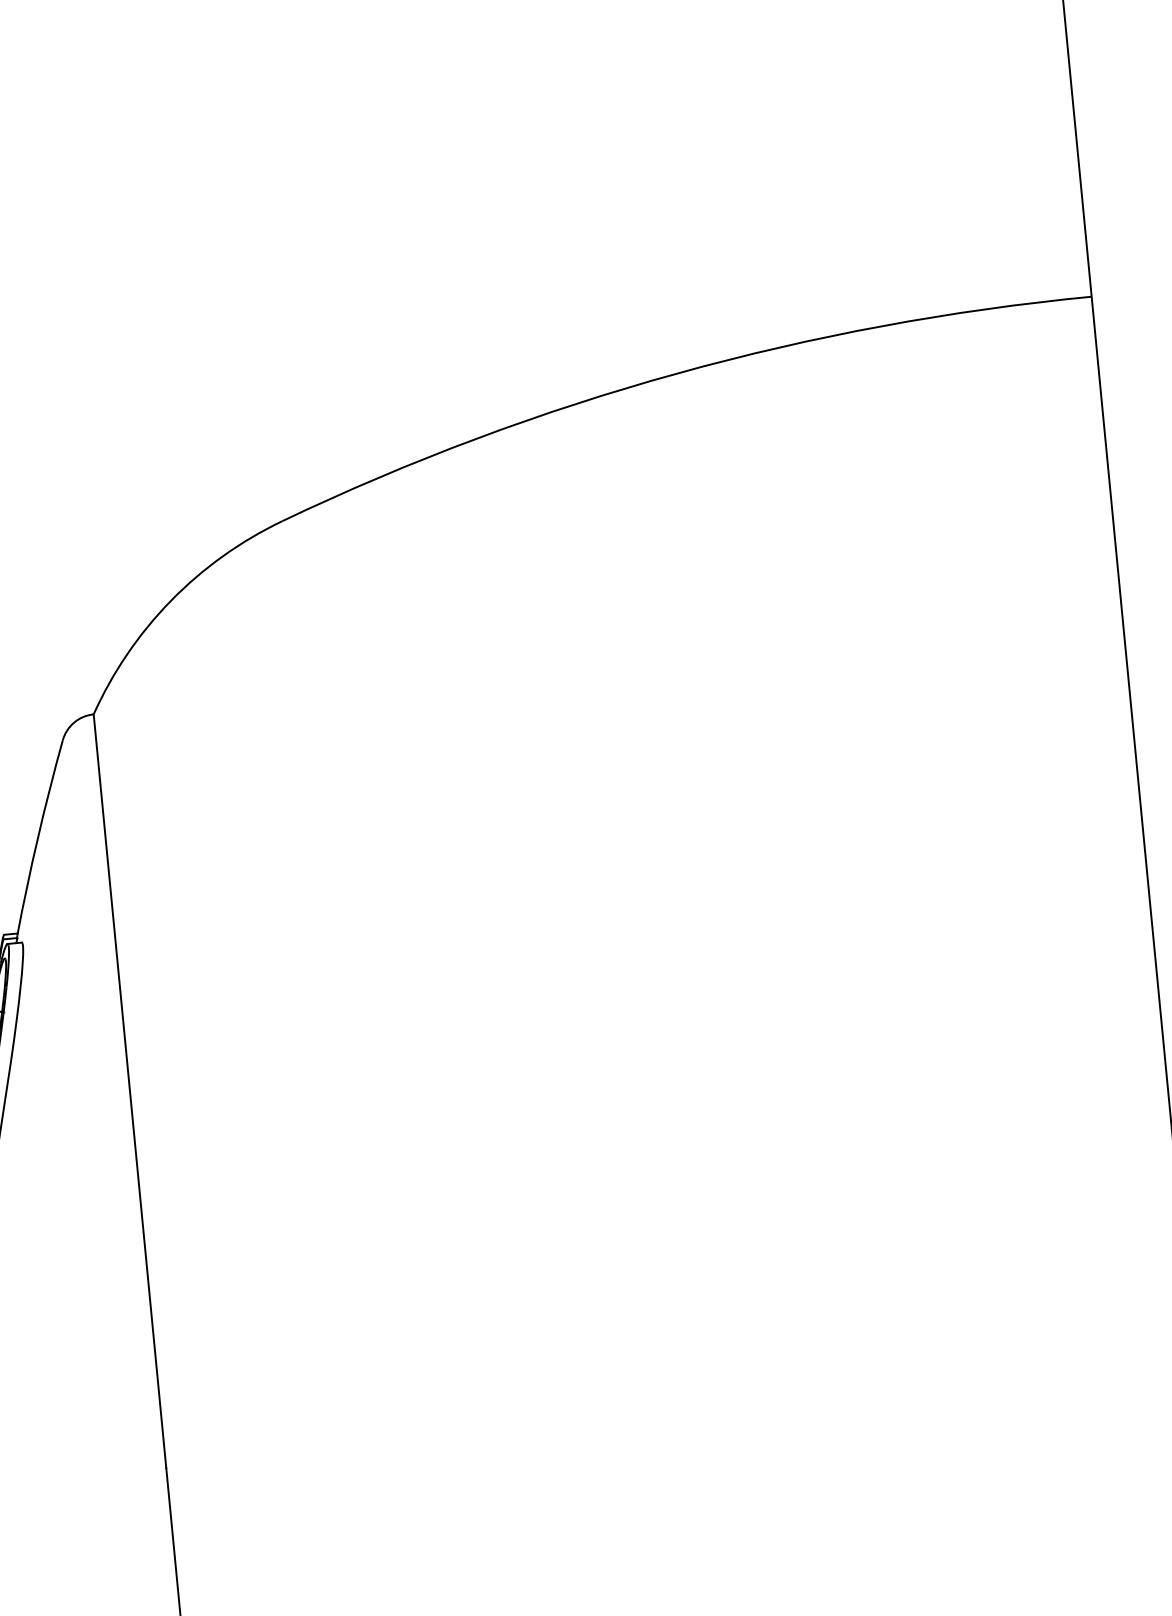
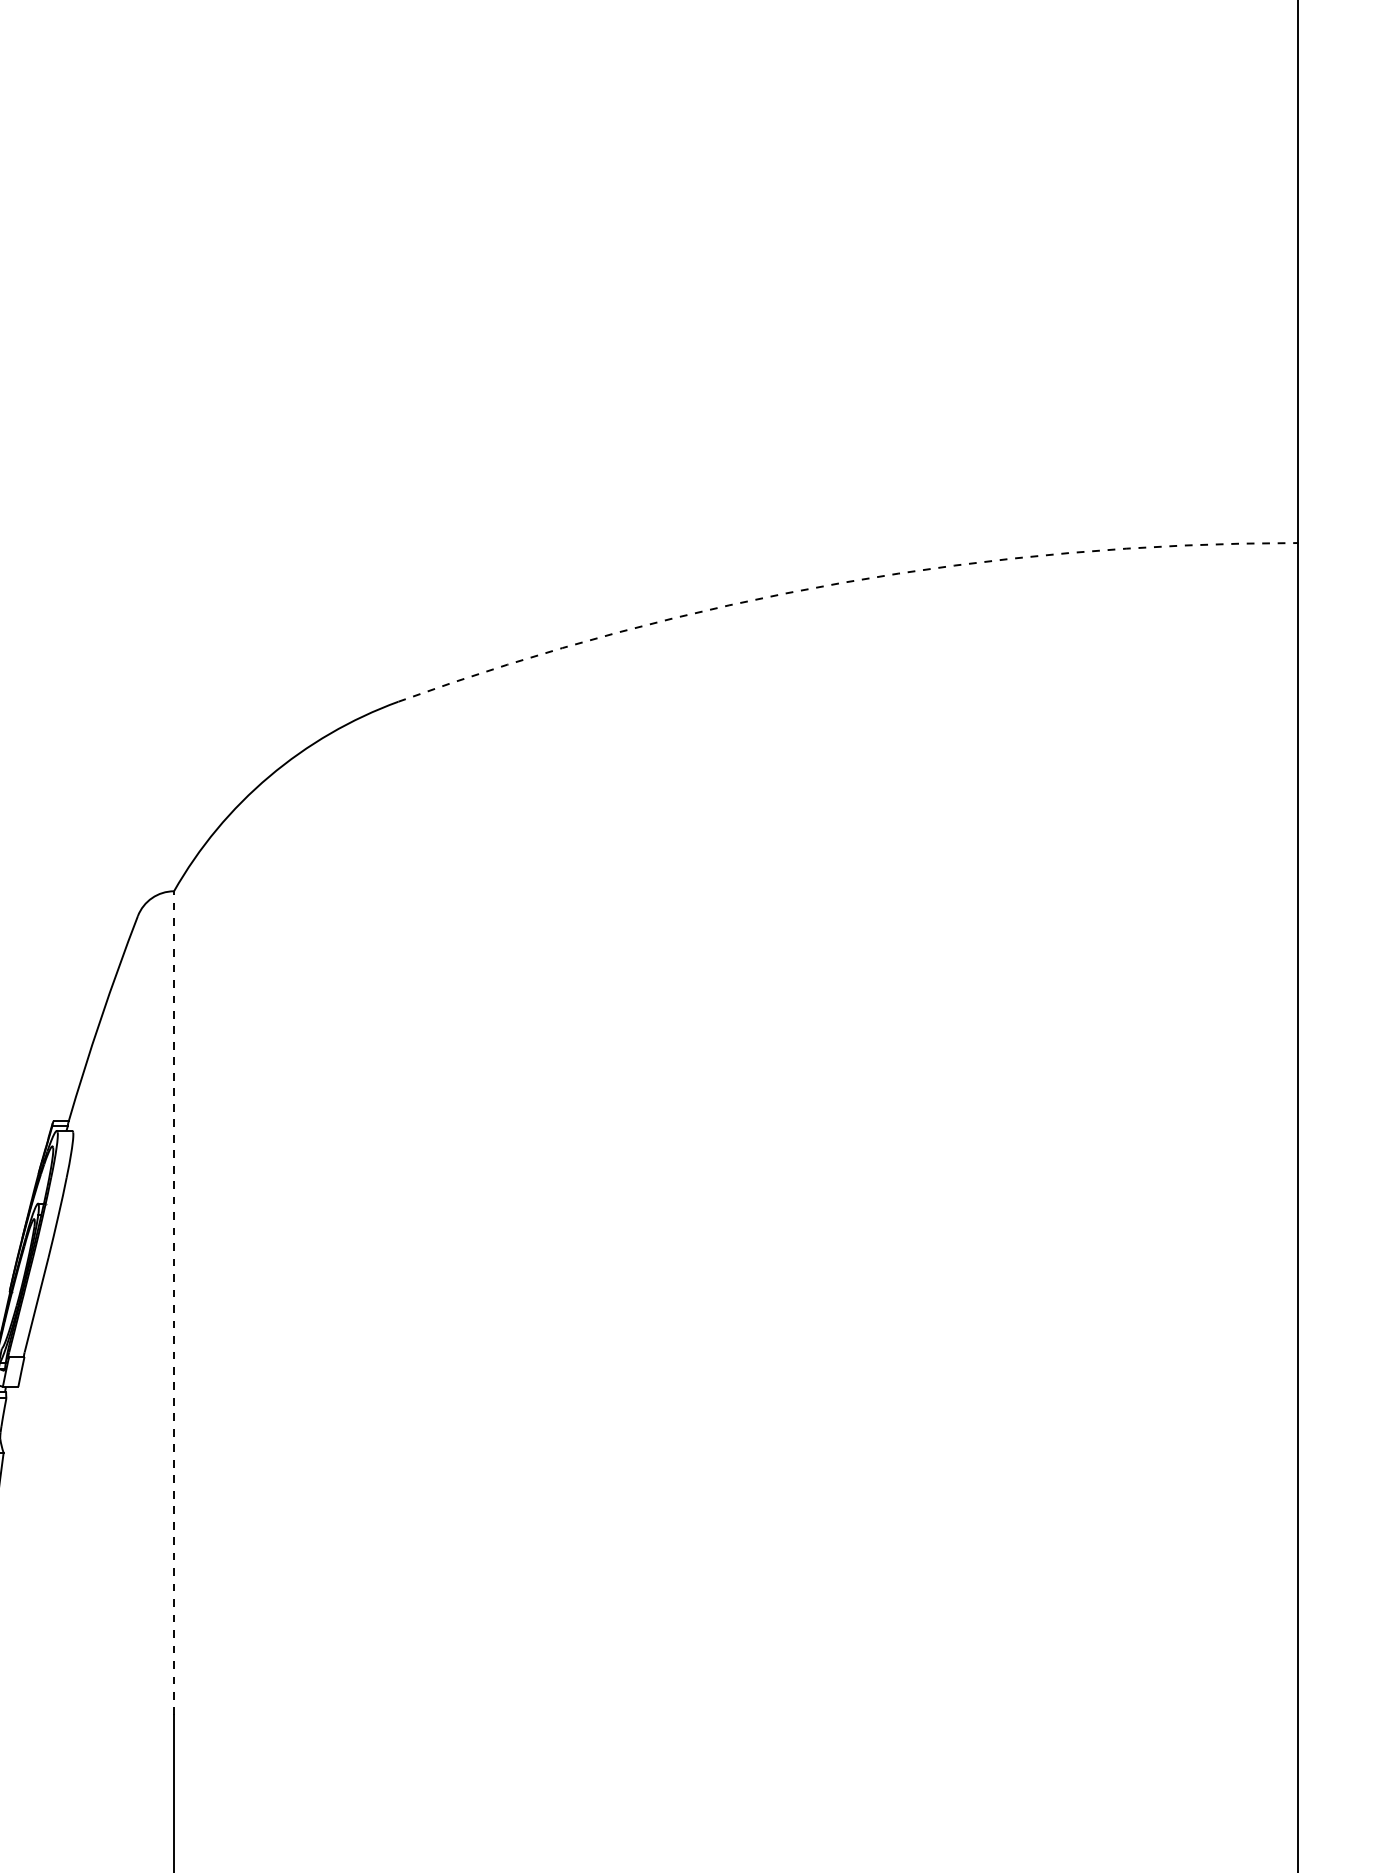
arc: (677, 374) -> (841, 583), solid -> dashed
line: (130, 1091) -> (174, 1303), solid -> dashed

